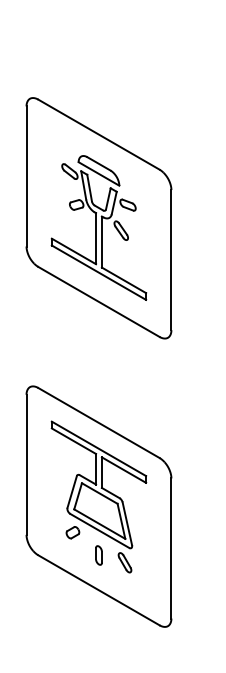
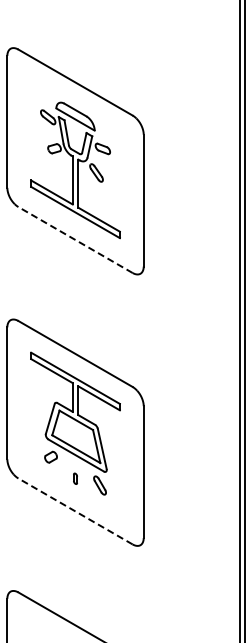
line: (98, 302) -> (75, 240), solid -> dashed
part: (98, 555) -> (75, 478), size x0.6
line: (98, 590) -> (75, 511), solid -> dashed

